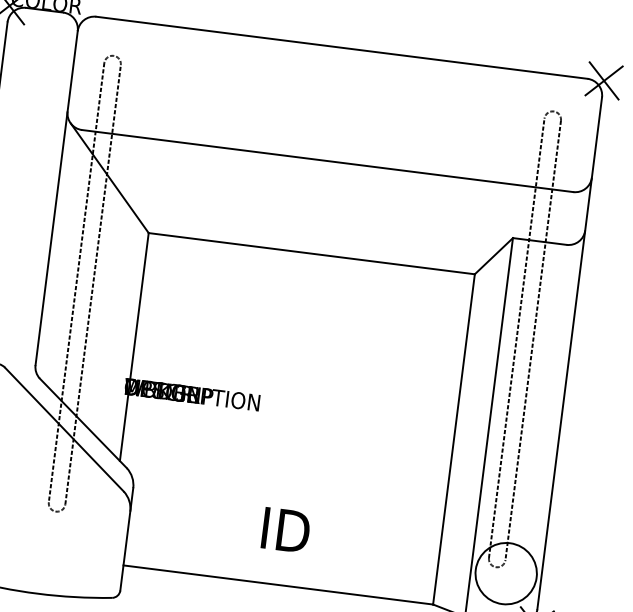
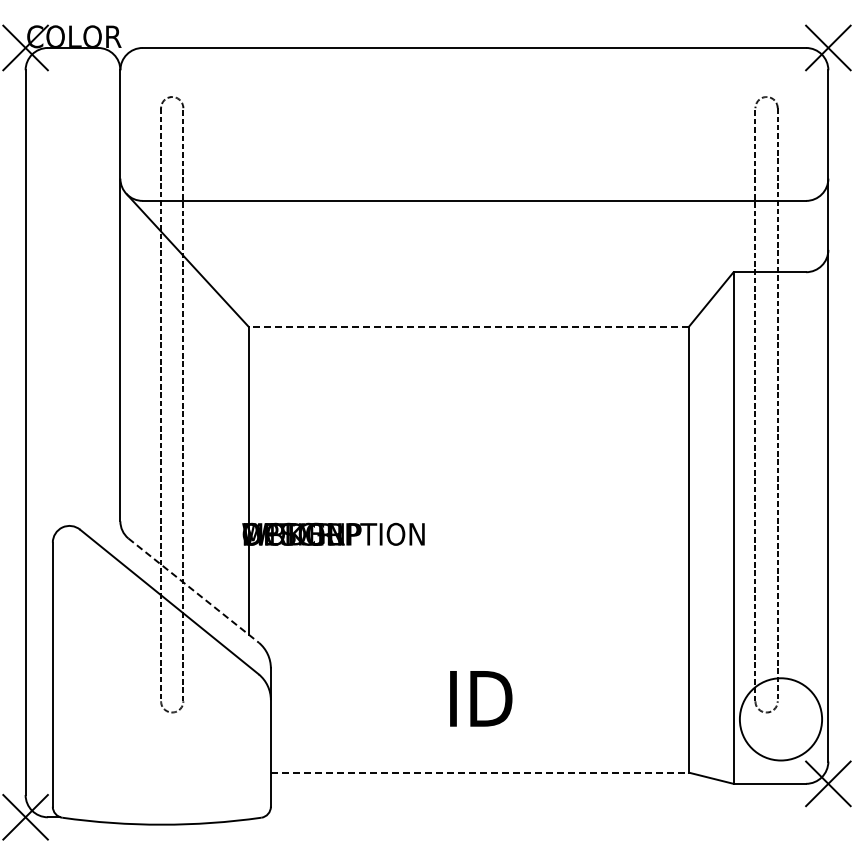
line: (311, 253) -> (468, 326), solid -> dashed
line: (83, 423) -> (193, 590), solid -> dashed
line: (278, 584) -> (480, 772), solid -> dashed

